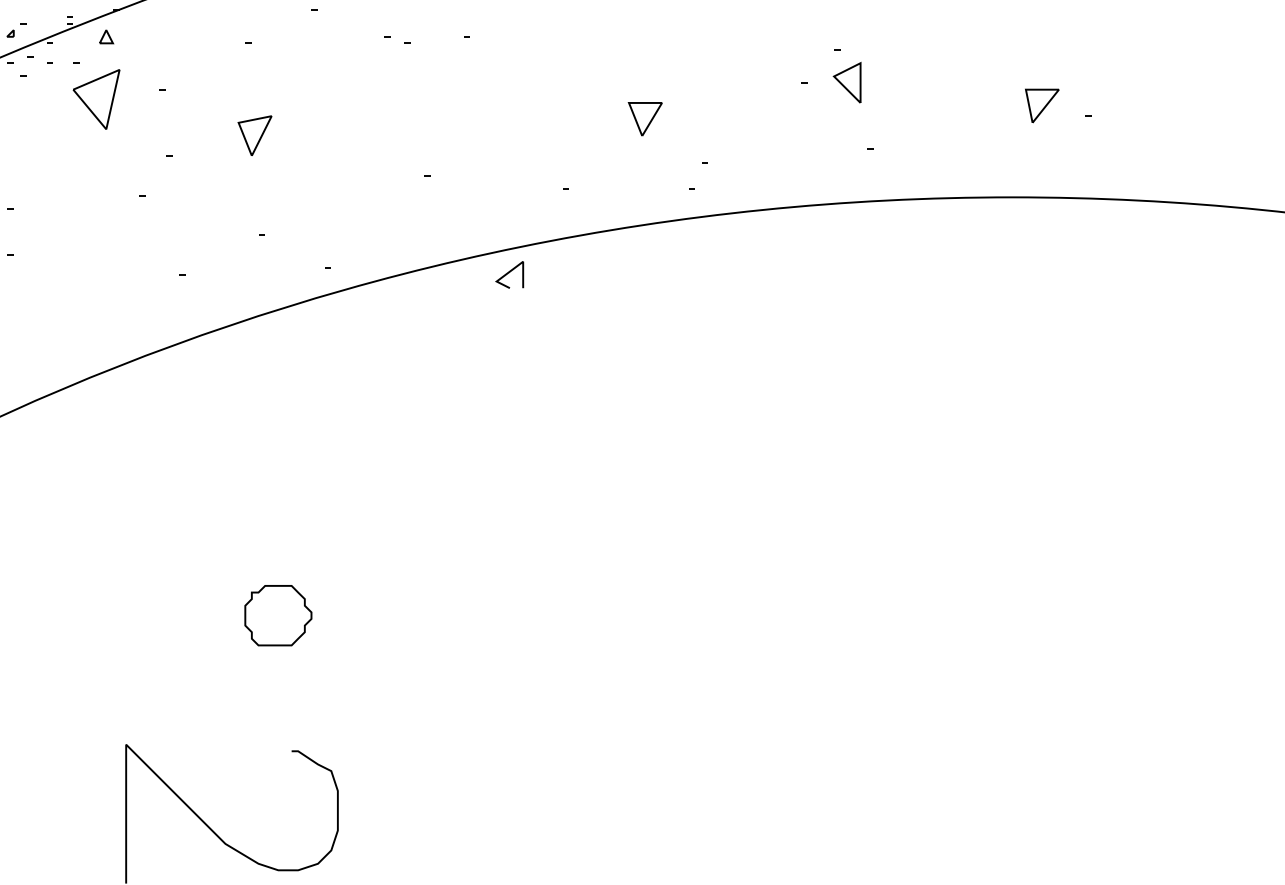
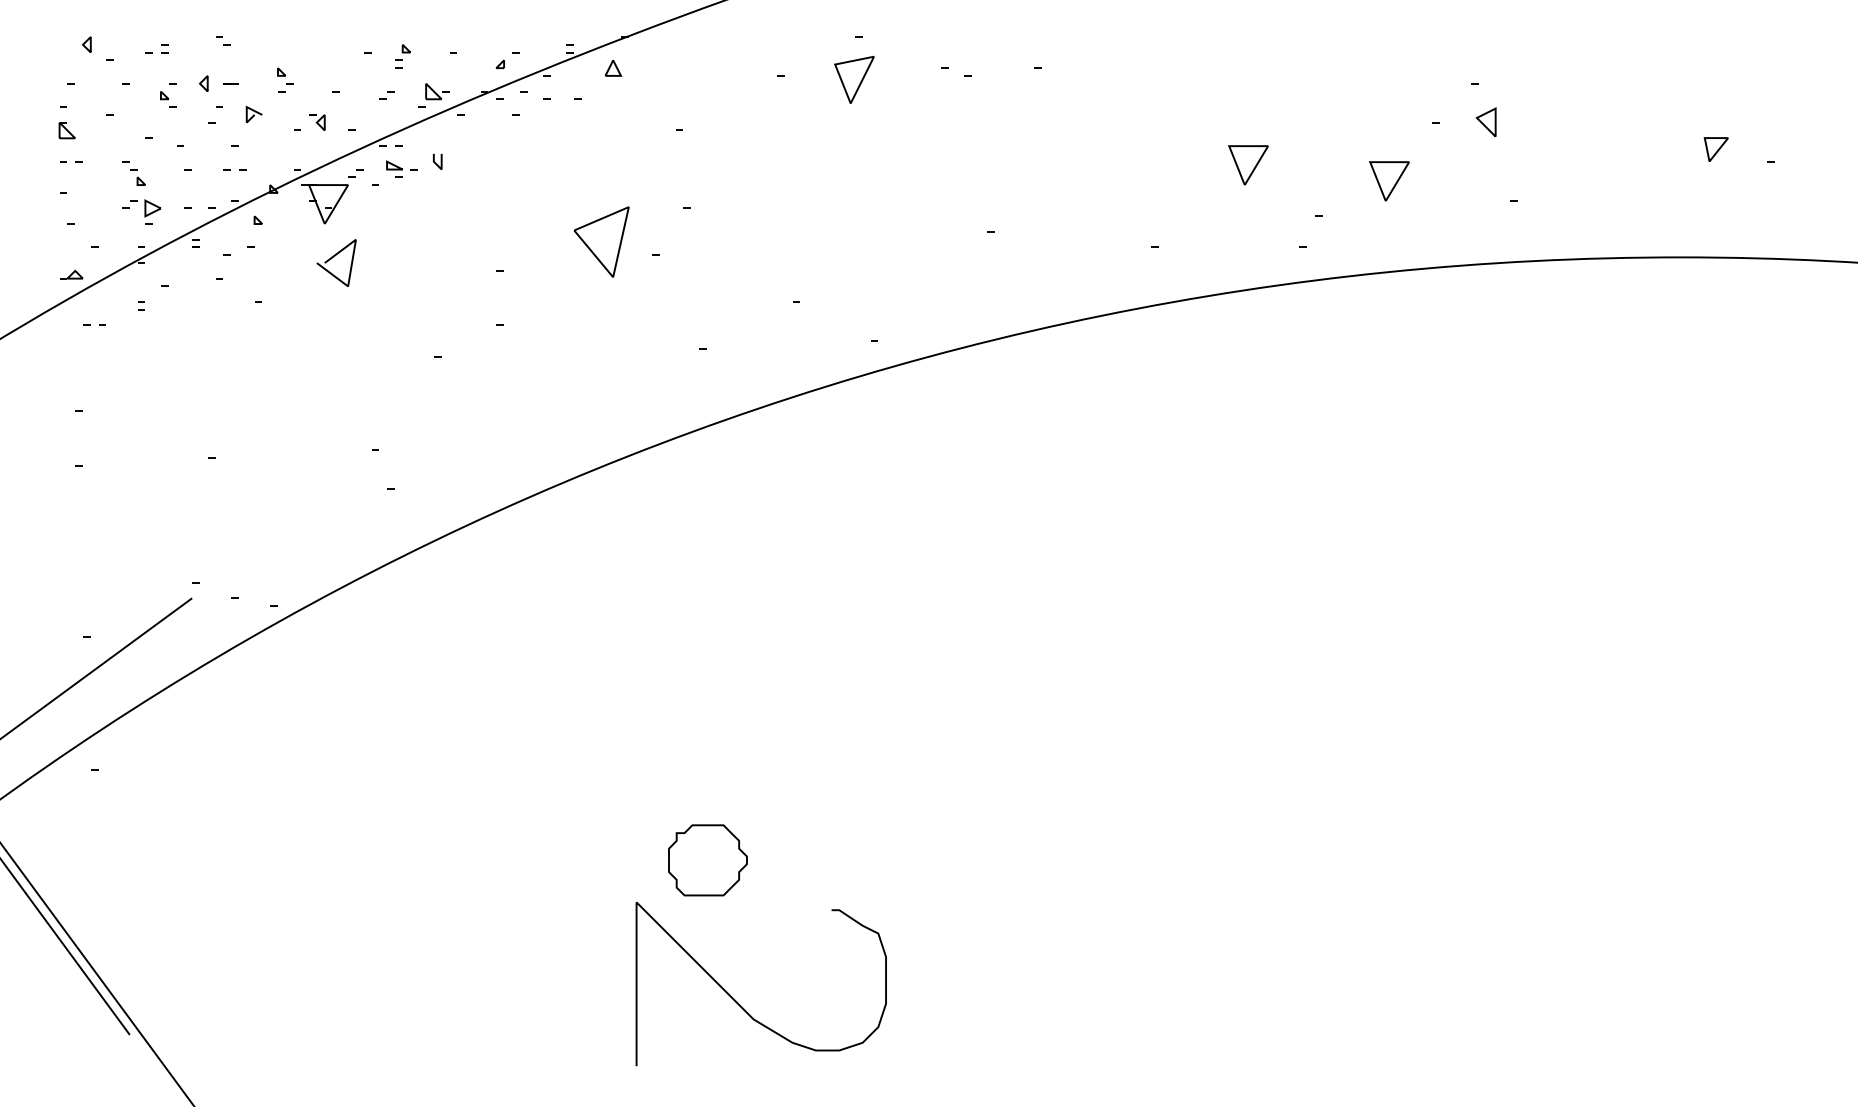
part: (846, 82) -> (1485, 122), size x0.6
part: (96, 99) -> (601, 241), moved
part: (1042, 105) -> (1716, 149), size x0.6
part: (765, 132) -> (1389, 181), added
part: (255, 135) -> (854, 79), moved
line: (508, 273) -> (1087, 347), removed
part: (277, 615) -> (707, 860), moved

